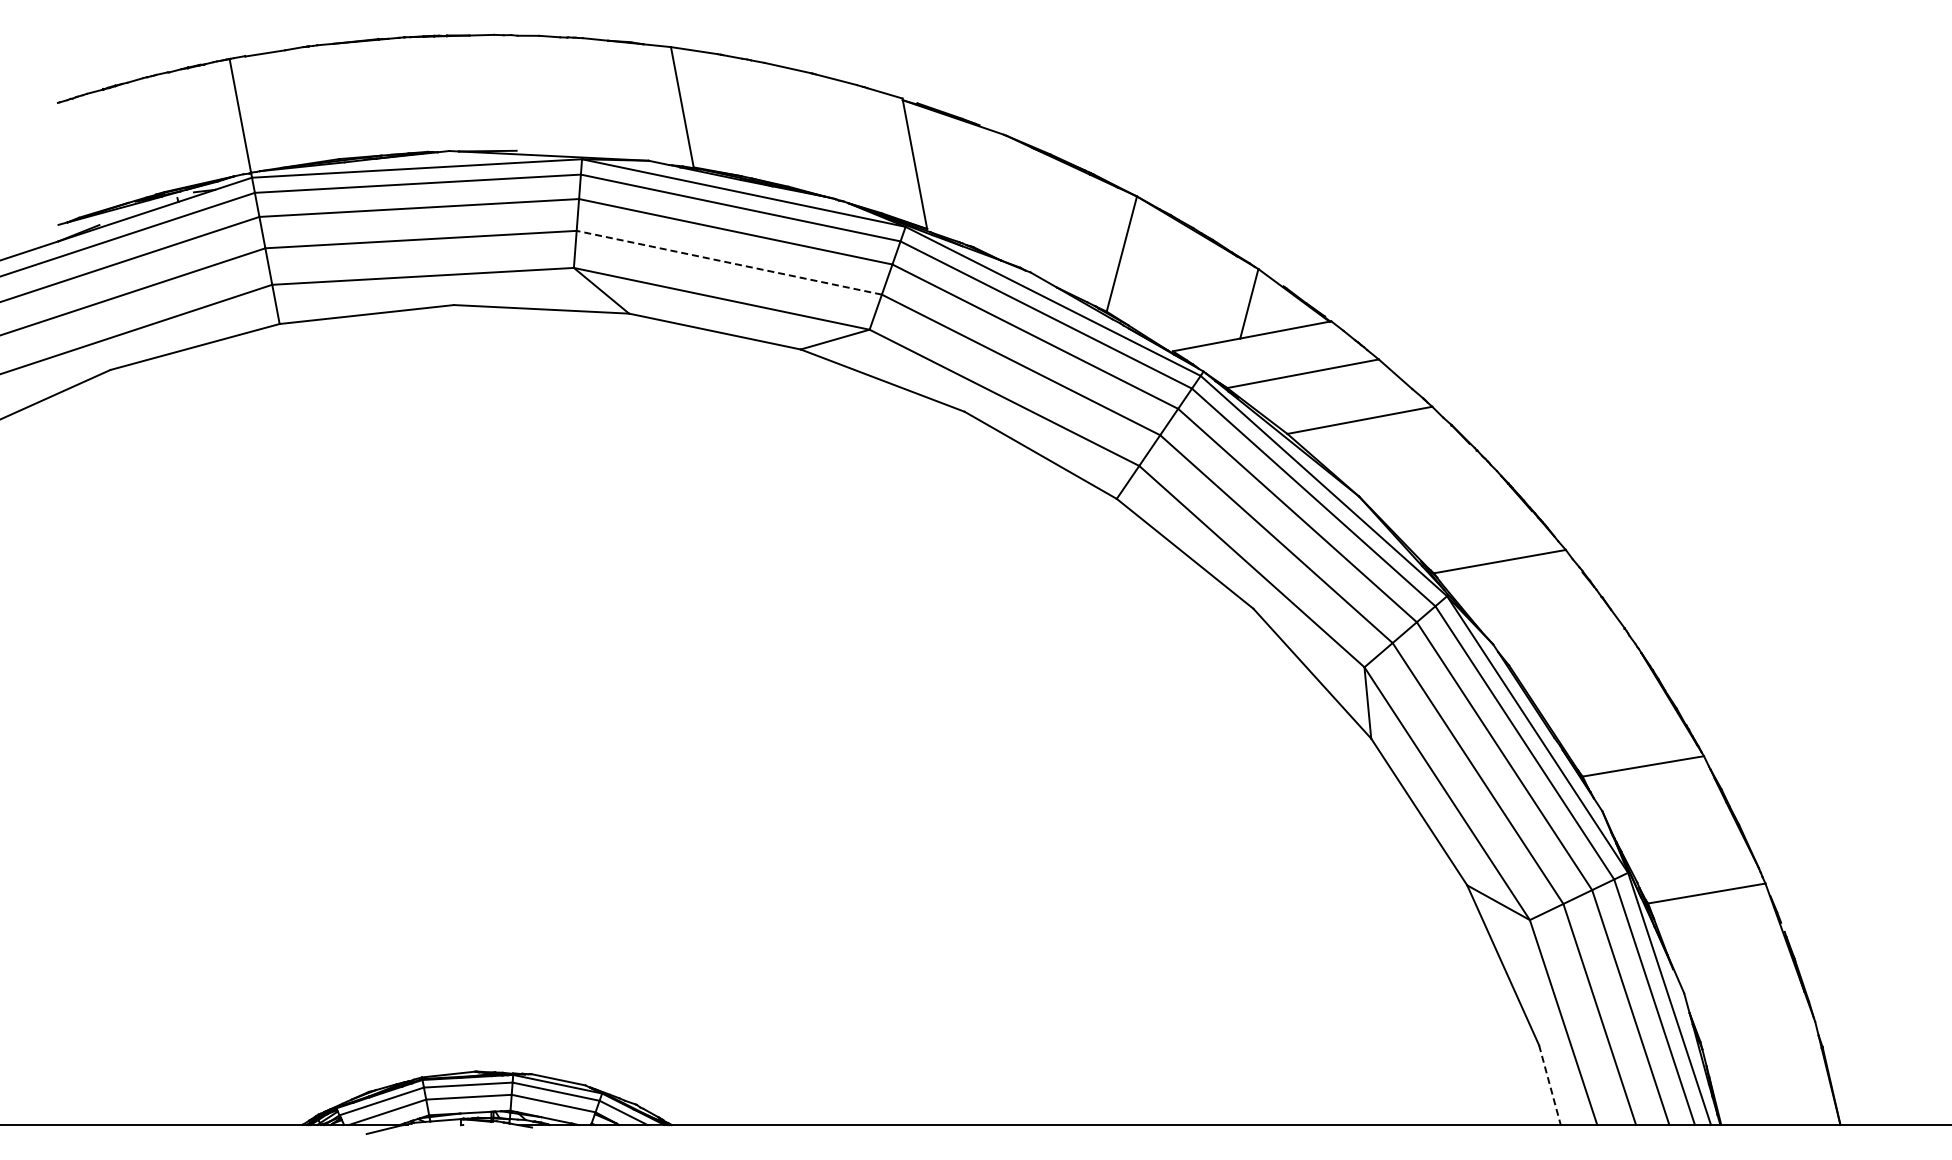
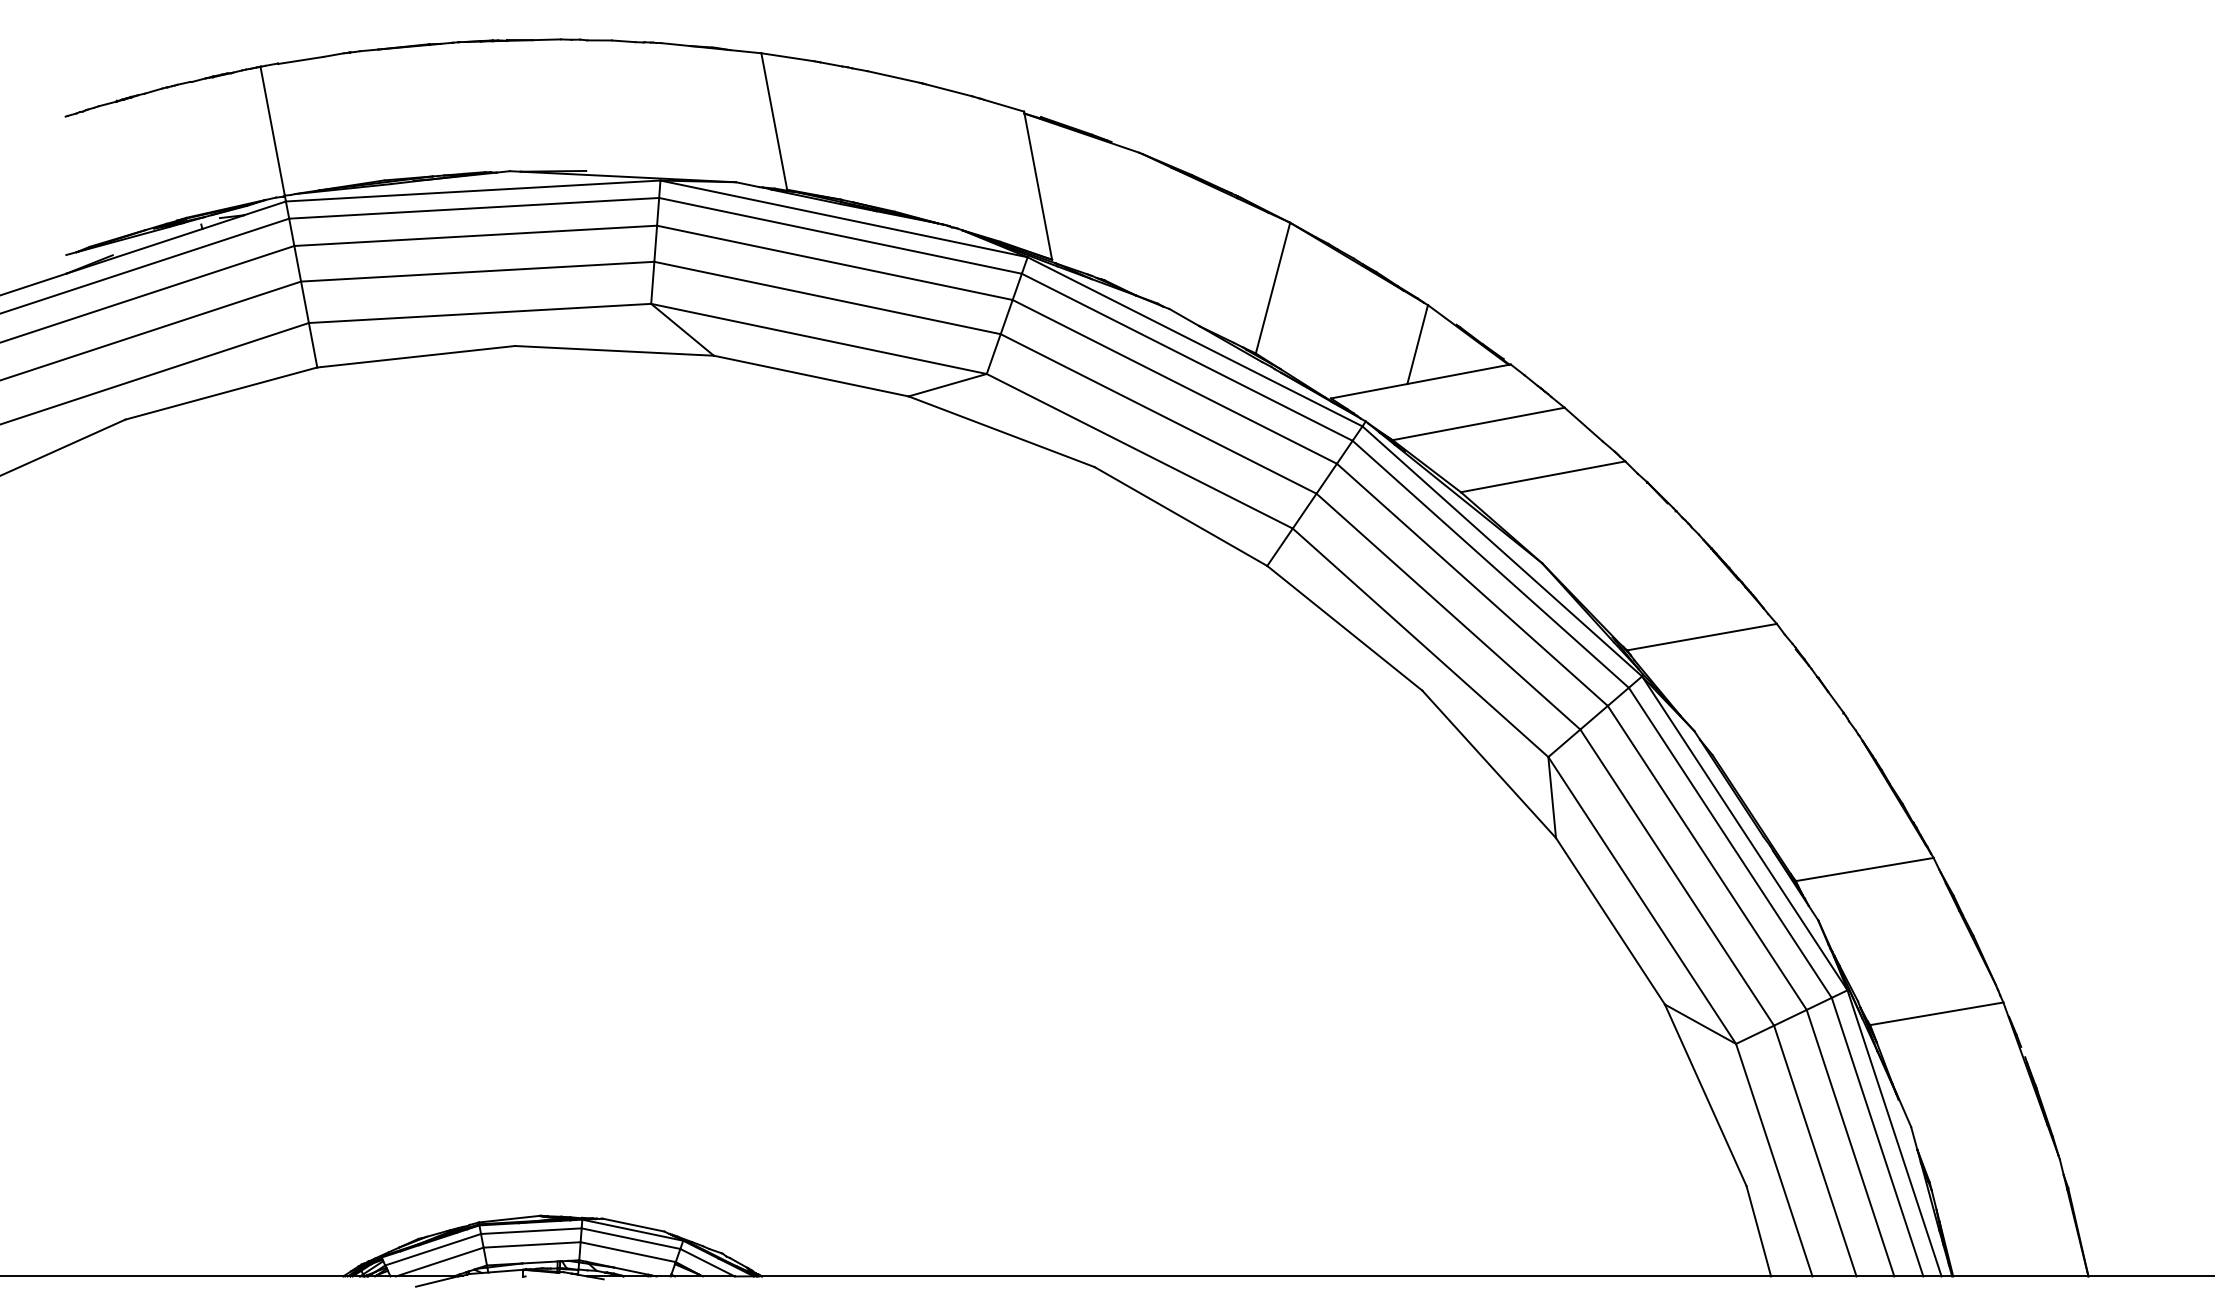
line: (729, 262) -> (827, 297), dashed -> solid
line: (1550, 1085) -> (1759, 1231), dashed -> solid

